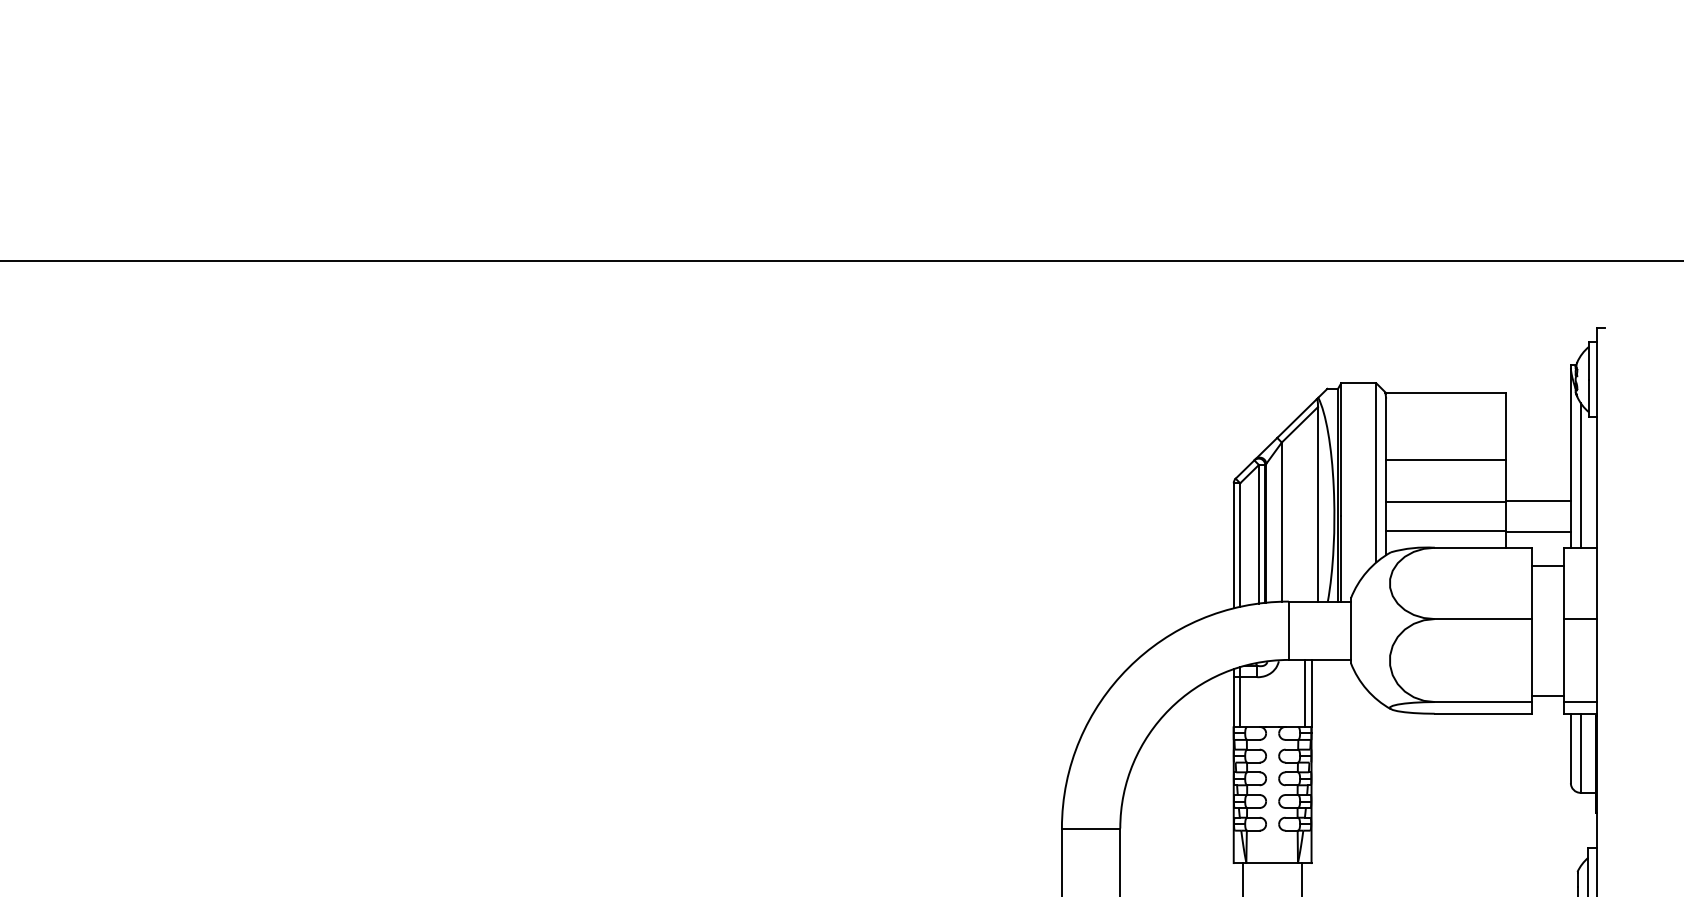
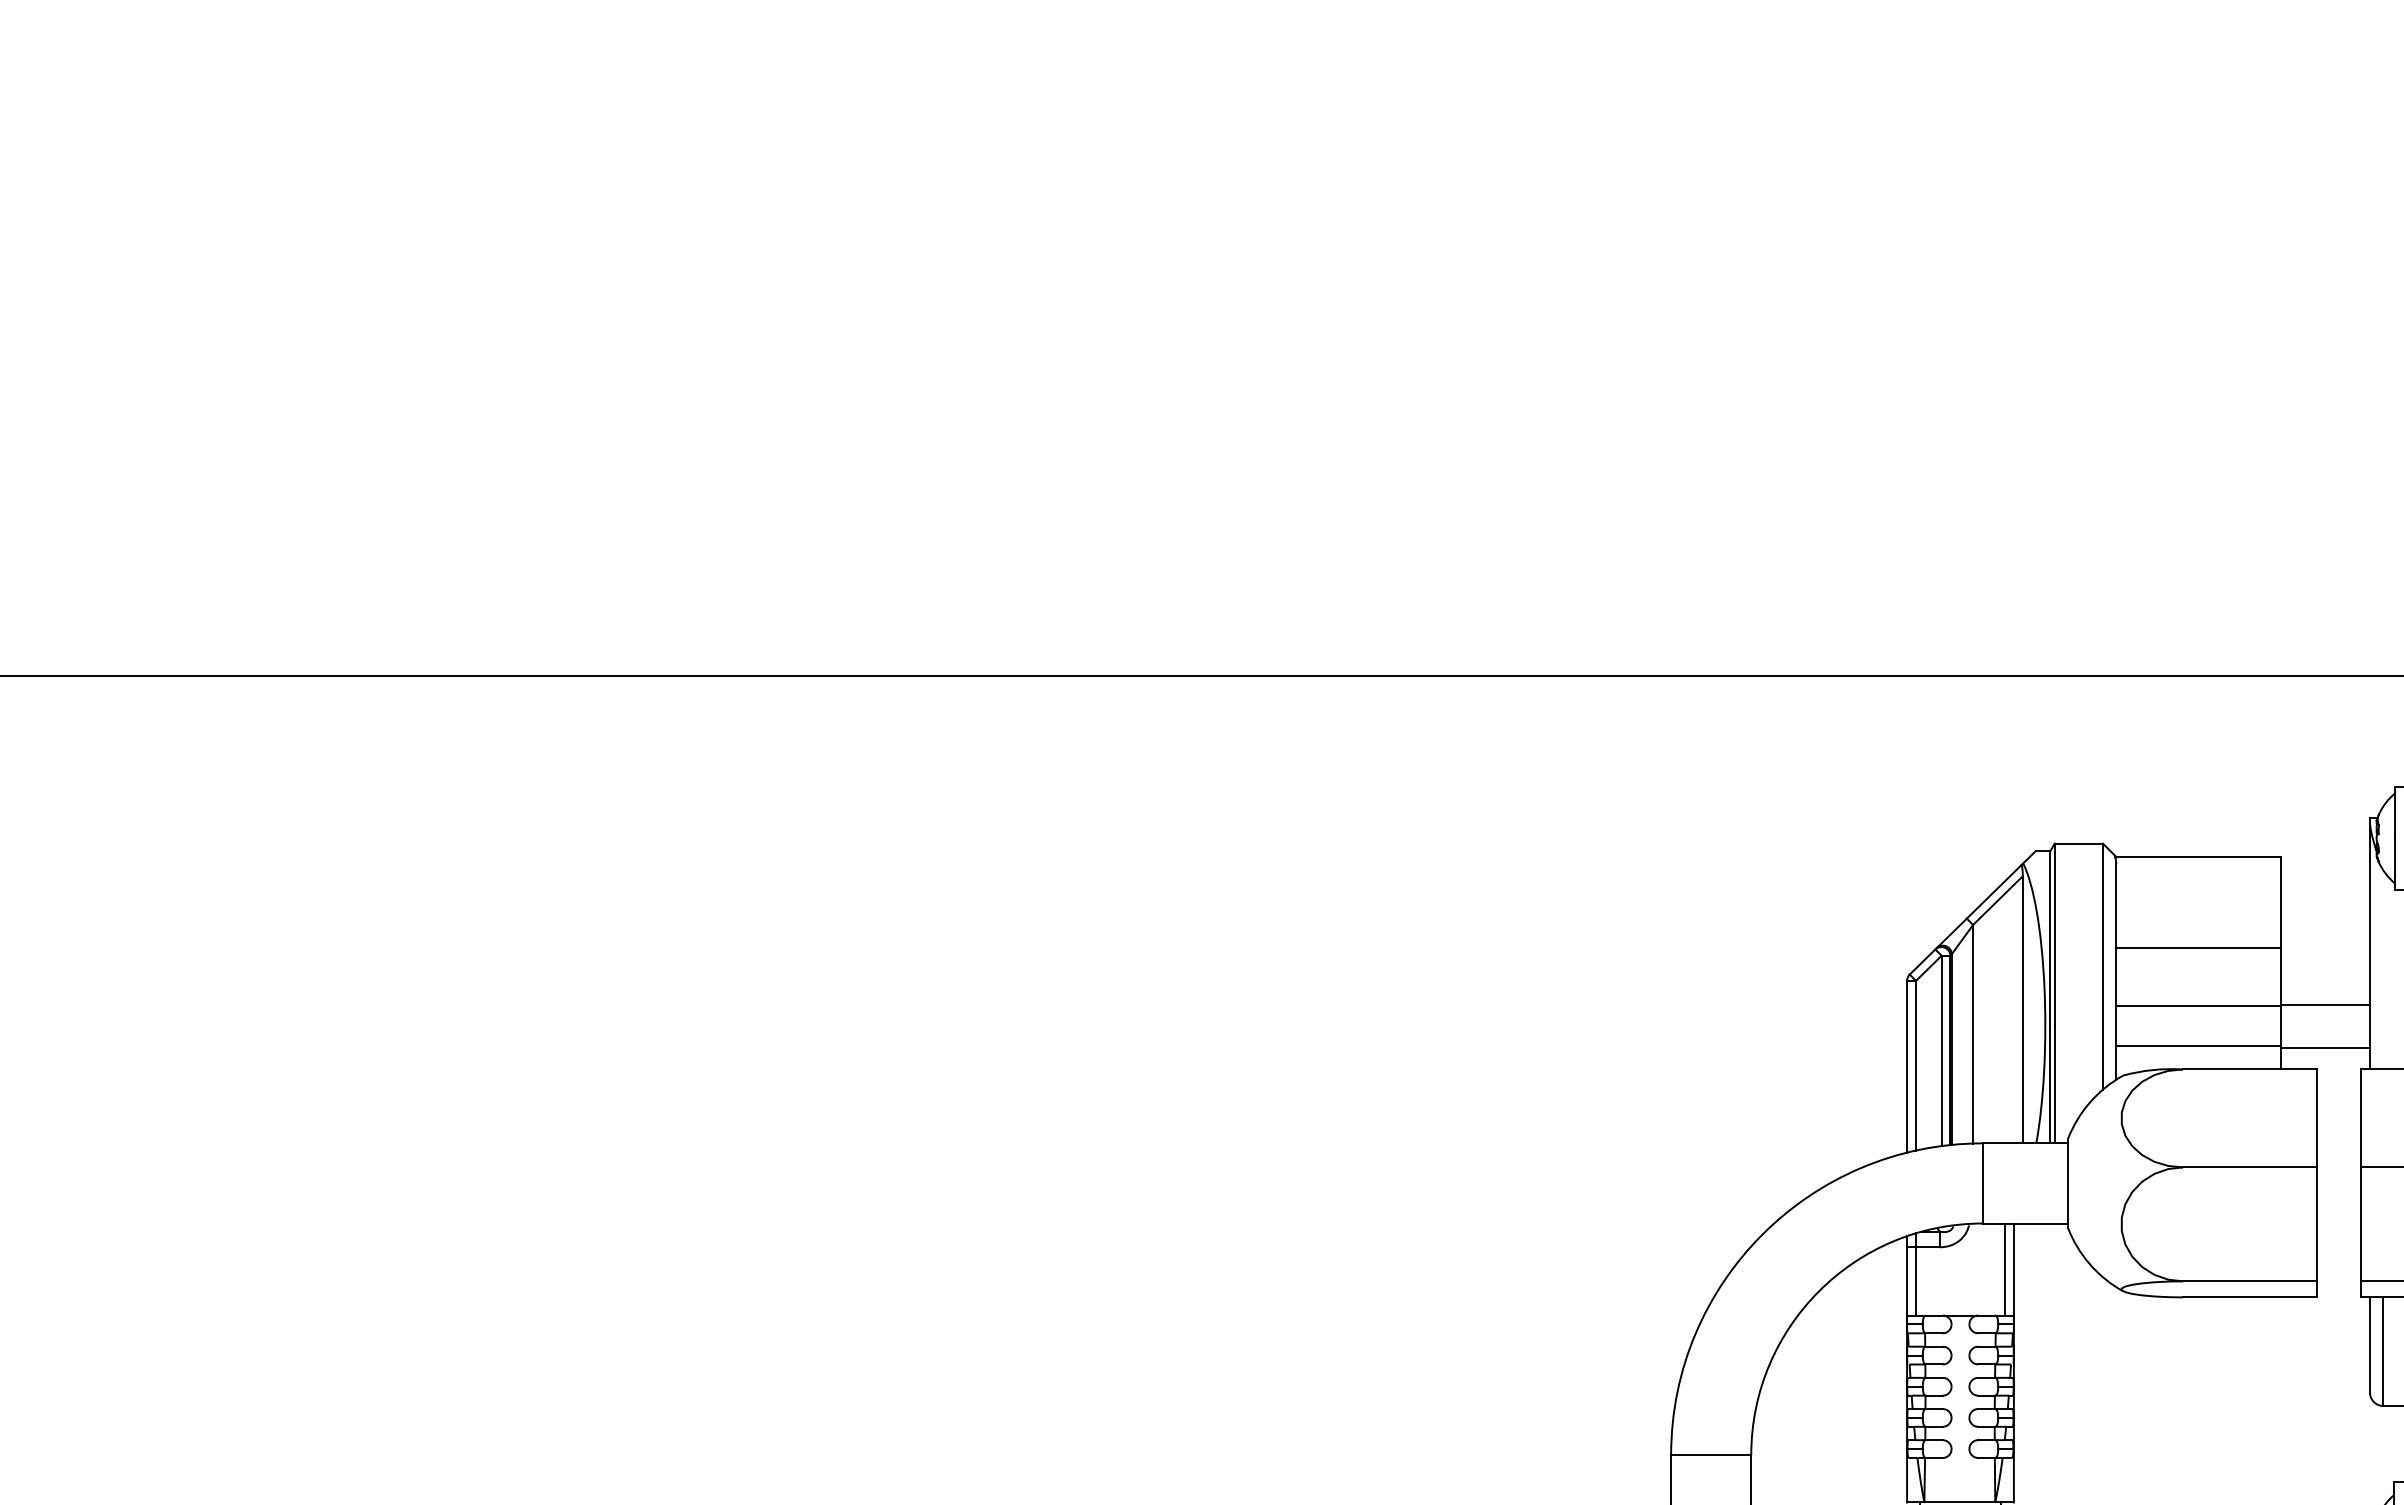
line: (1580, 474) -> (2383, 969), removed
line: (1547, 566) -> (2338, 1094), removed
line: (1547, 695) -> (2338, 1272), removed

